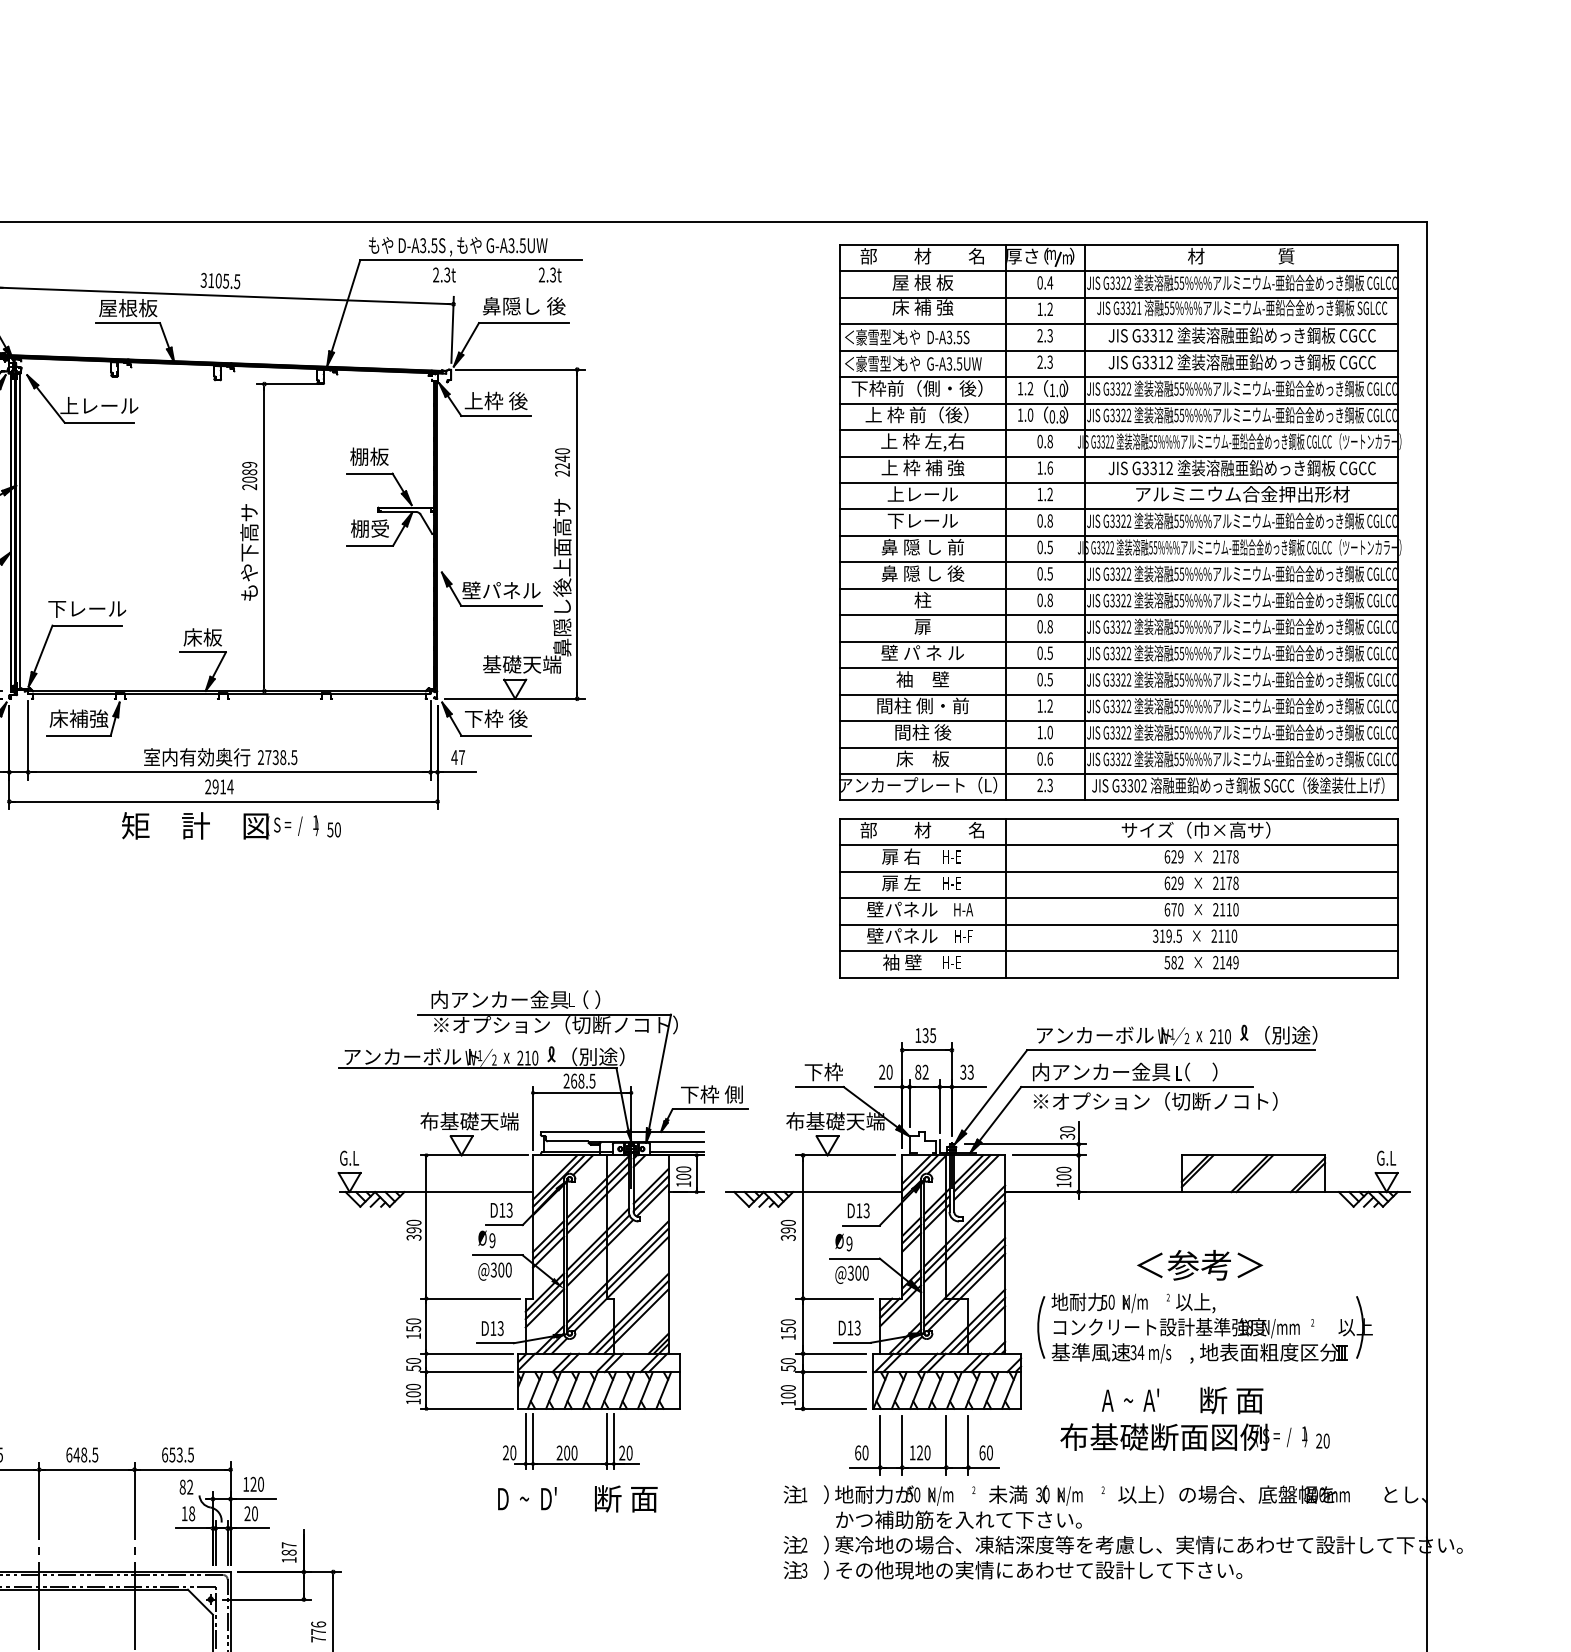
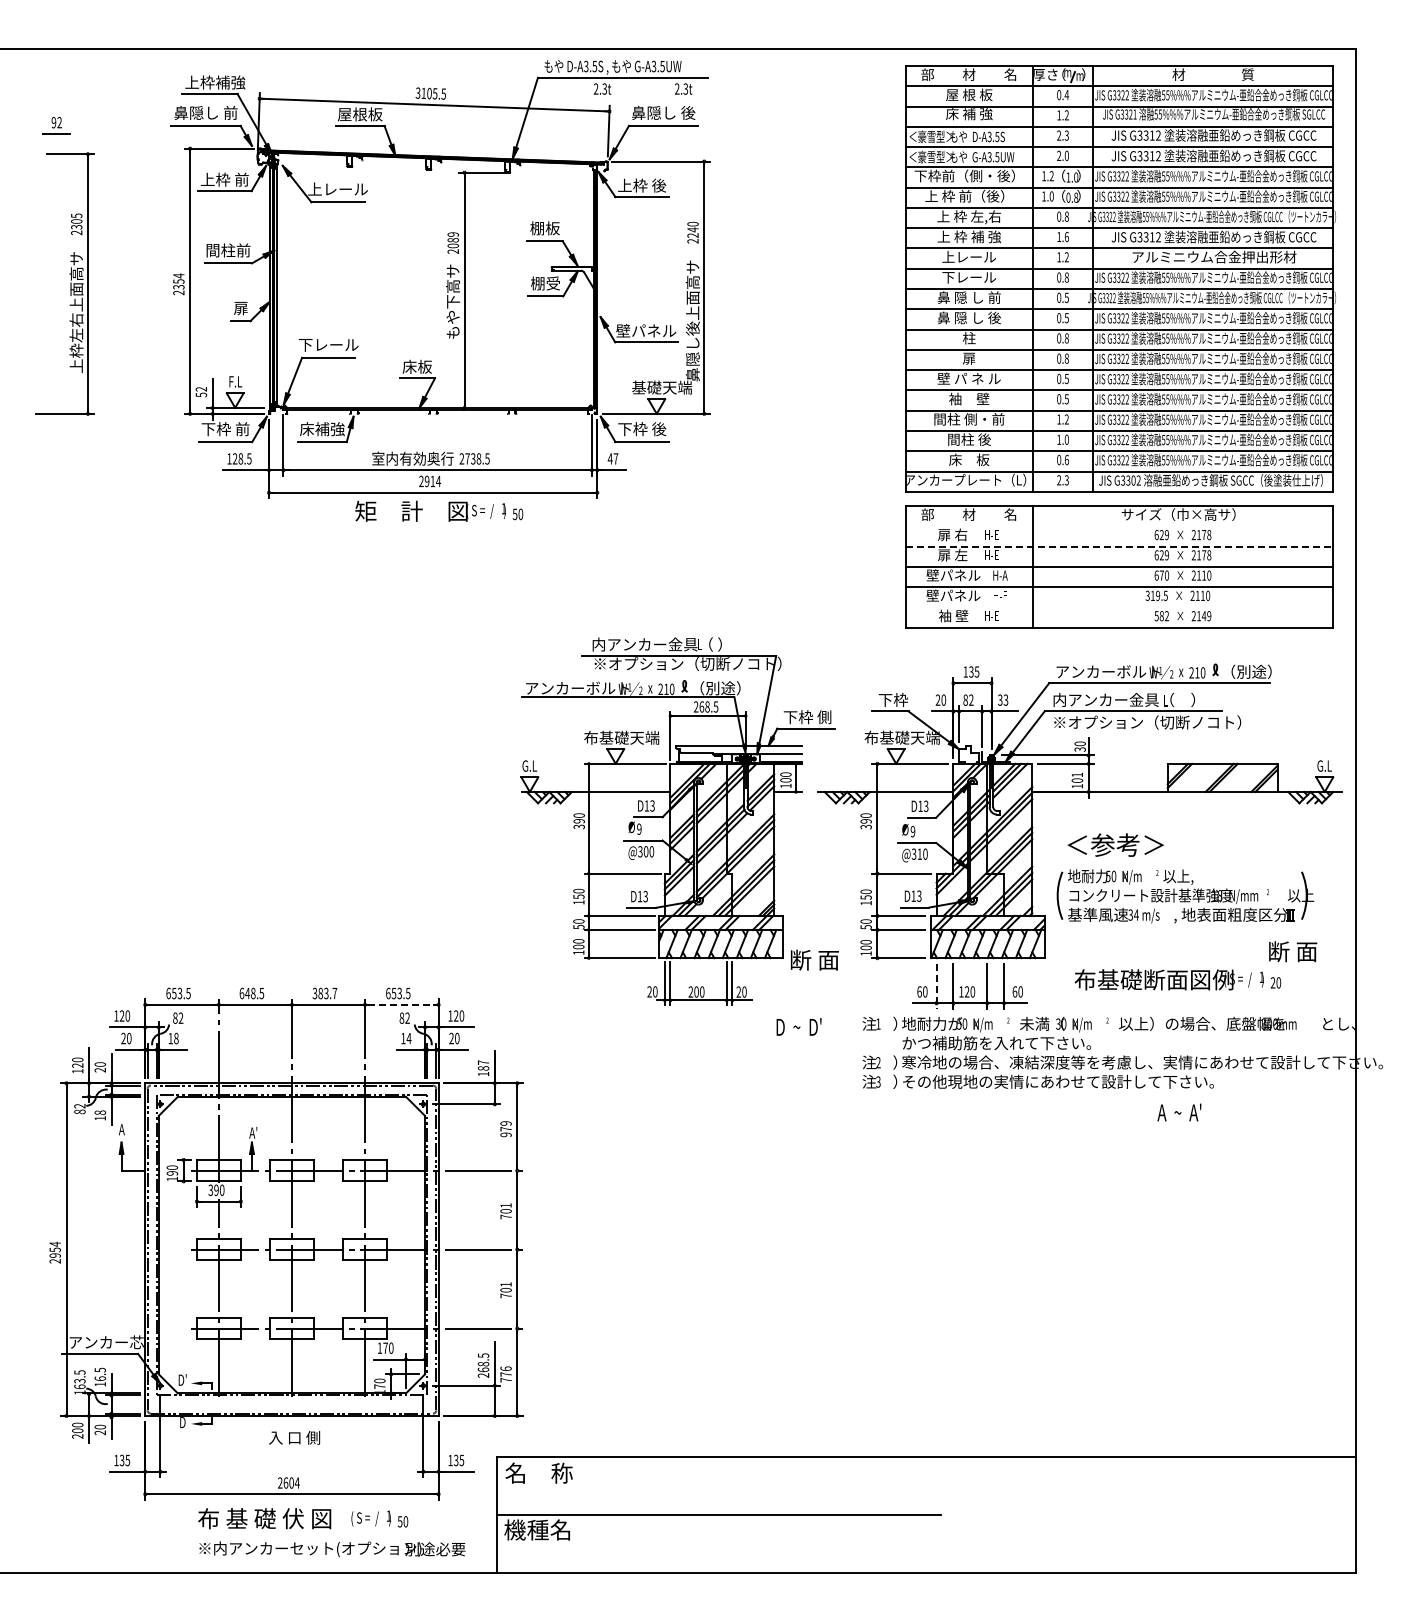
text: (1049, 361) -> (1066, 155), 2.3 -> 2.0
line: (1118, 845) -> (1119, 526), removed
line: (1118, 871) -> (1119, 546), solid -> dashed
line: (1118, 951) -> (1119, 607), removed
text: (1062, 1169) -> (1076, 774), 100 -> 101
text: (1199, 1264) -> (1115, 844), moved
text: (857, 1272) -> (919, 853), @300 -> @310
text: (1130, 1400) -> (1179, 1112), moved
text: (1232, 1400) -> (1293, 951), moved
line: (880, 1445) -> (936, 986), solid -> dashed
text: (81, 1454) -> (324, 993), 648.5 -> 383.7
line: (182, 1469) -> (401, 1004), solid -> dashed
text: (526, 1498) -> (798, 1026), moved
text: (625, 1498) -> (814, 959), moved
text: (191, 1513) -> (408, 1038), 18 -> 14
text: (317, 1632) -> (505, 1129), 776 -> 979

